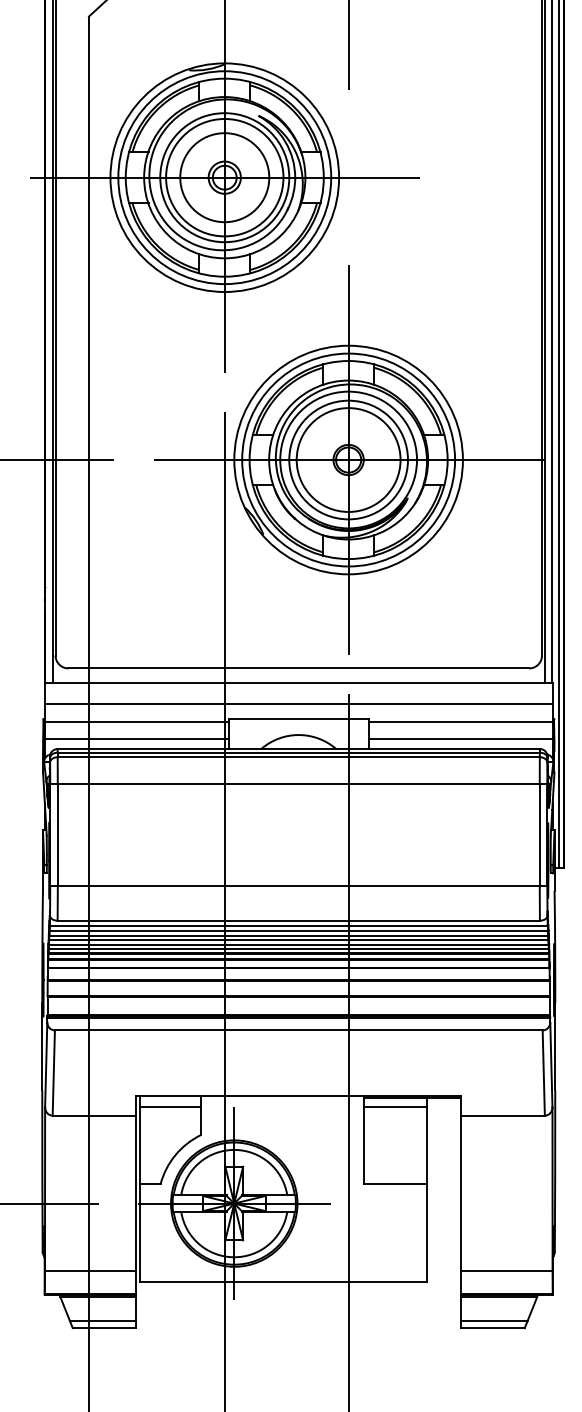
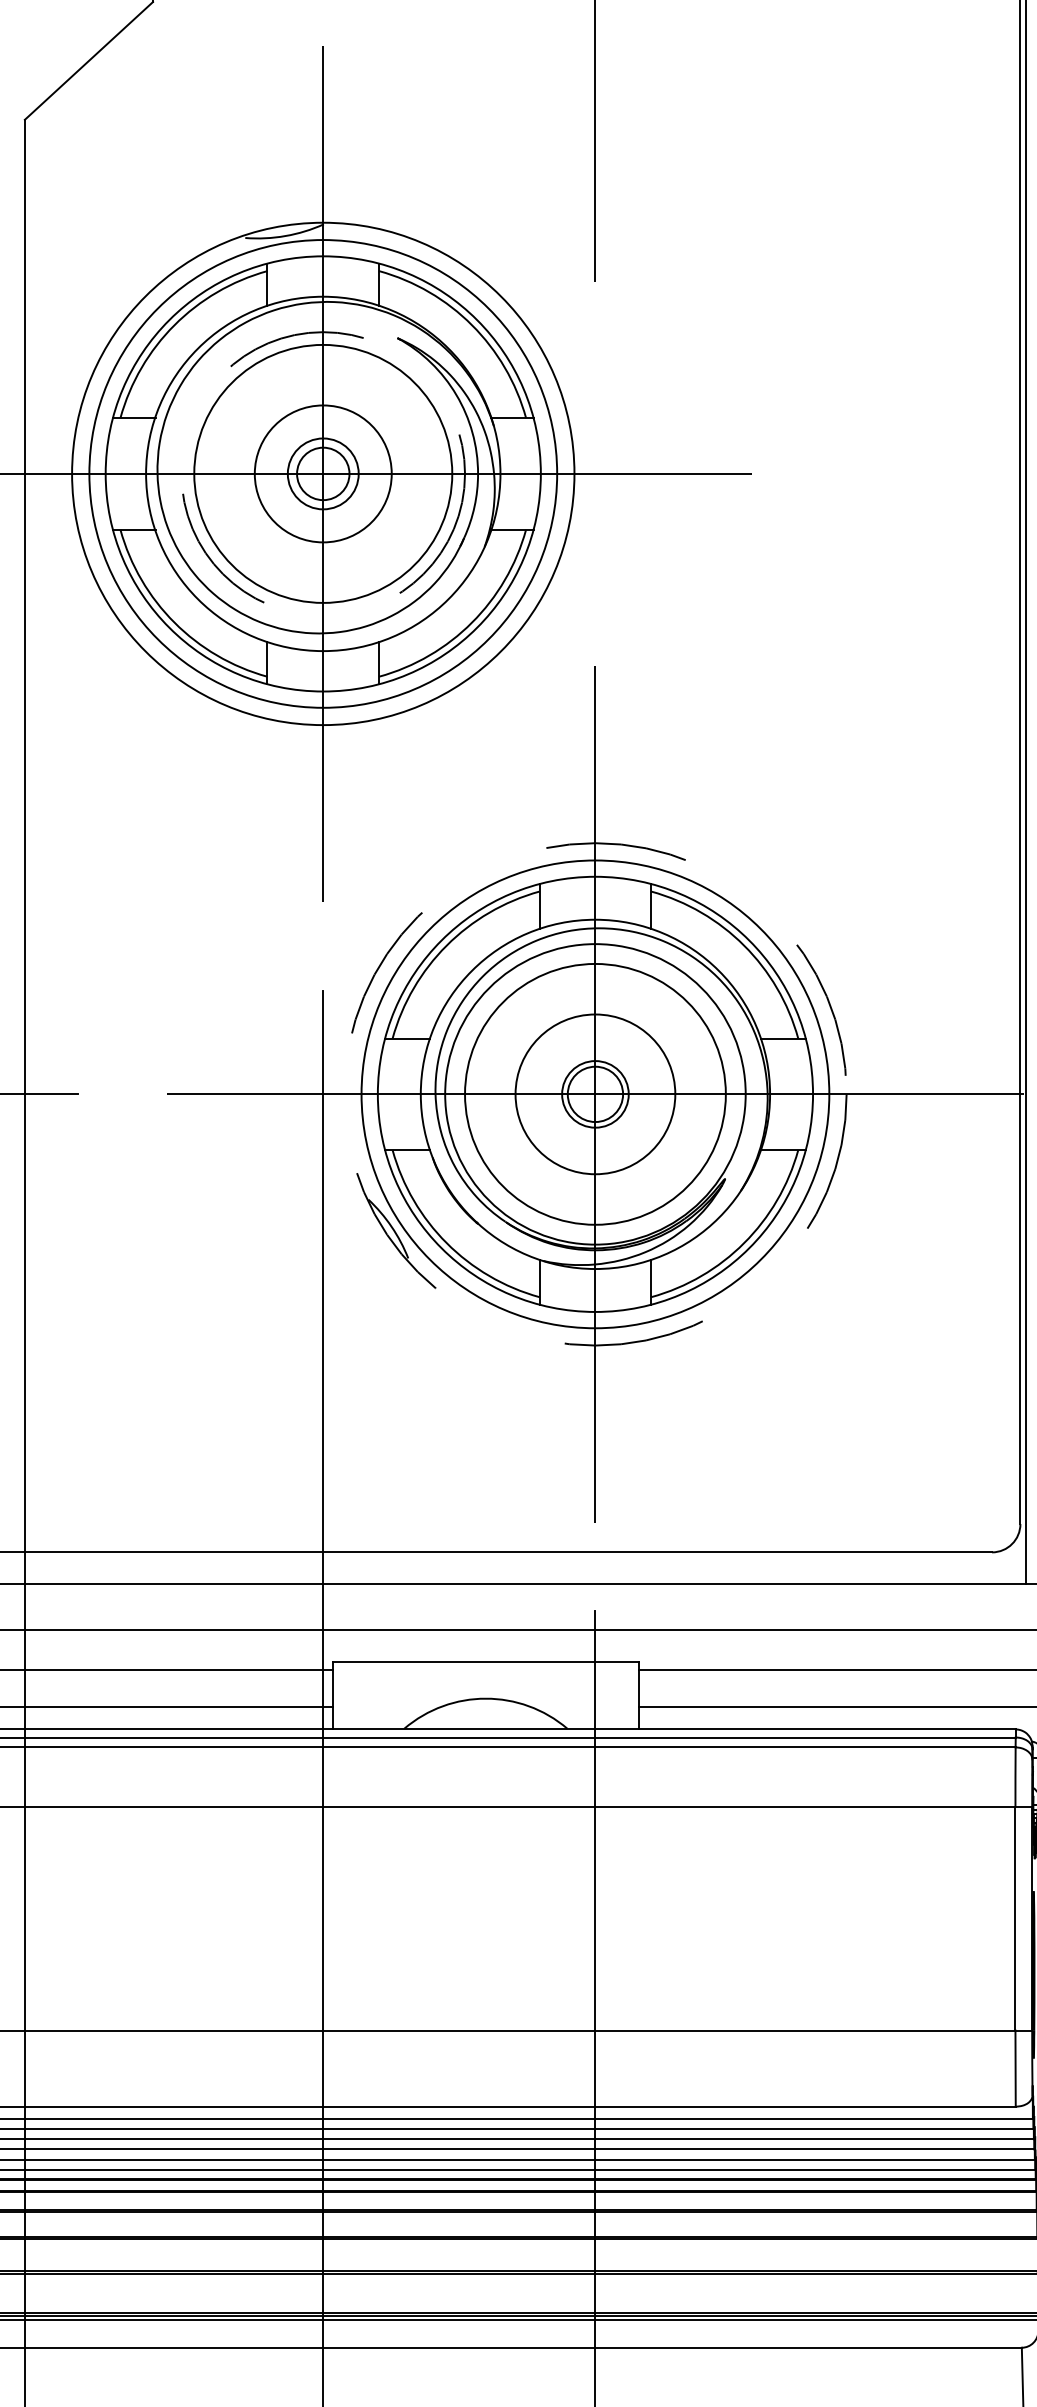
circle: (224, 177) -> (322, 473), size x0.7
circle: (224, 177) -> (322, 473), solid -> dashed
circle: (348, 459) -> (595, 1093), size x0.7
circle: (348, 459) -> (595, 1093), solid -> dashed

